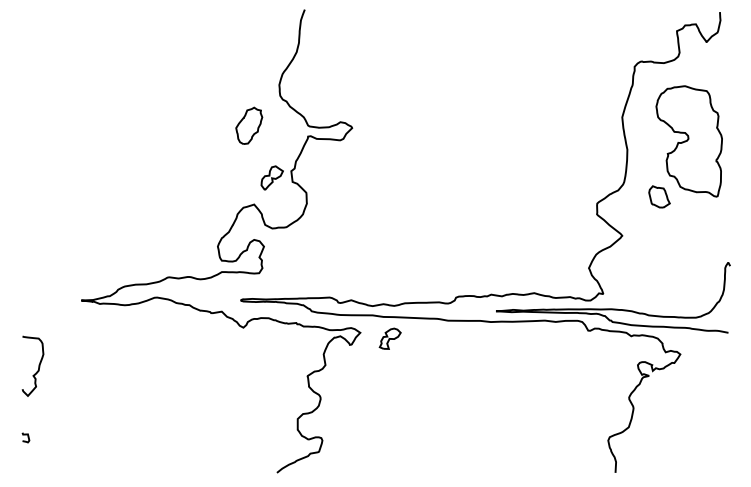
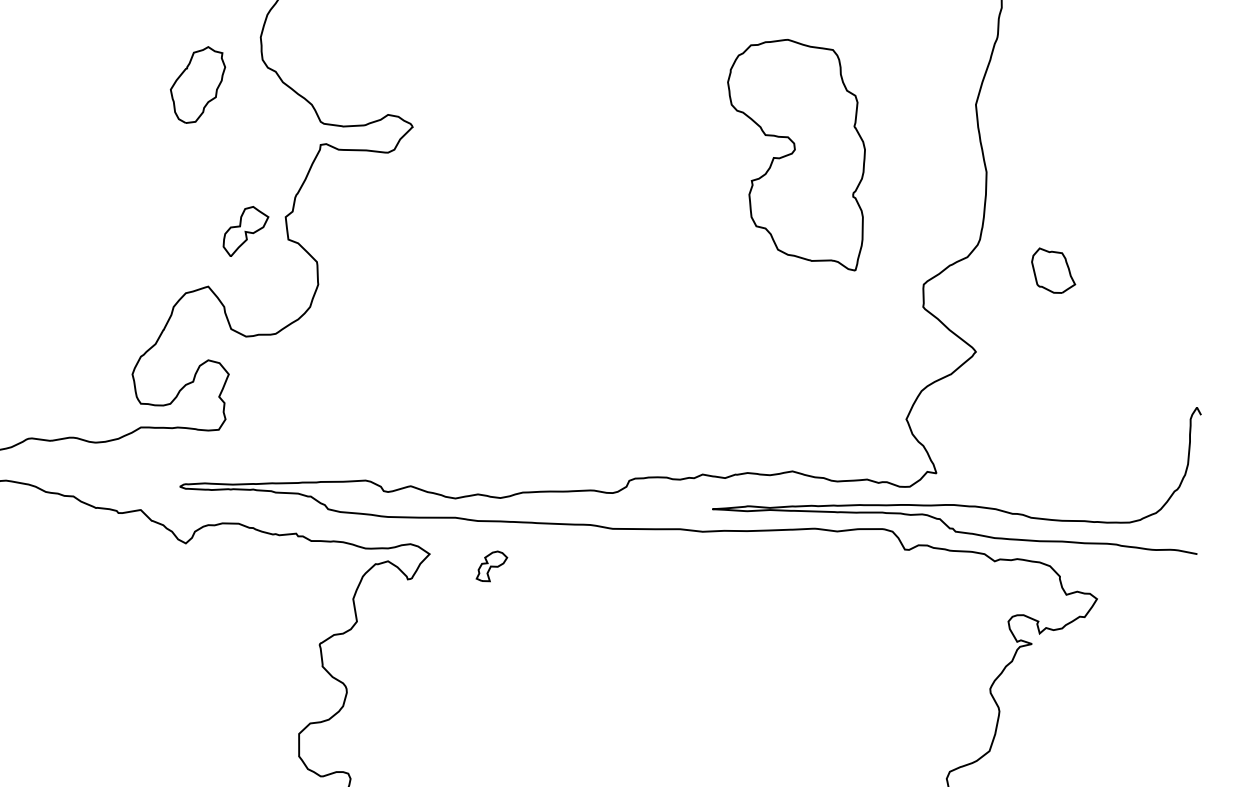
part: (249, 125) -> (198, 84), moved
part: (688, 141) -> (794, 155), moved
part: (389, 338) -> (490, 565), size x0.7

